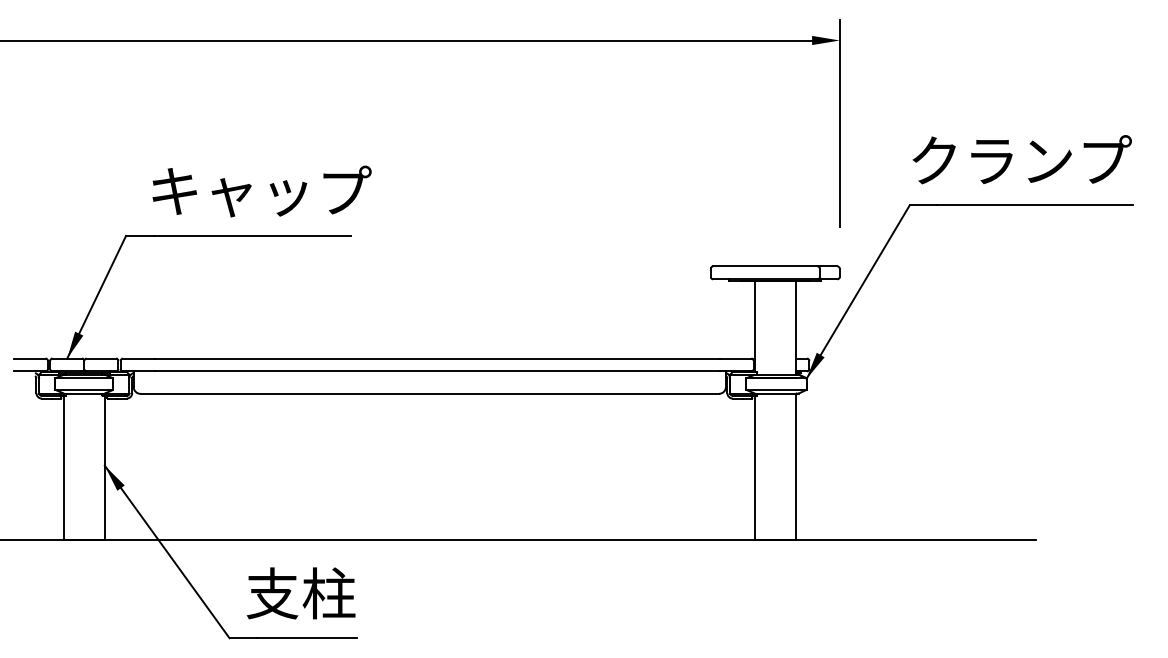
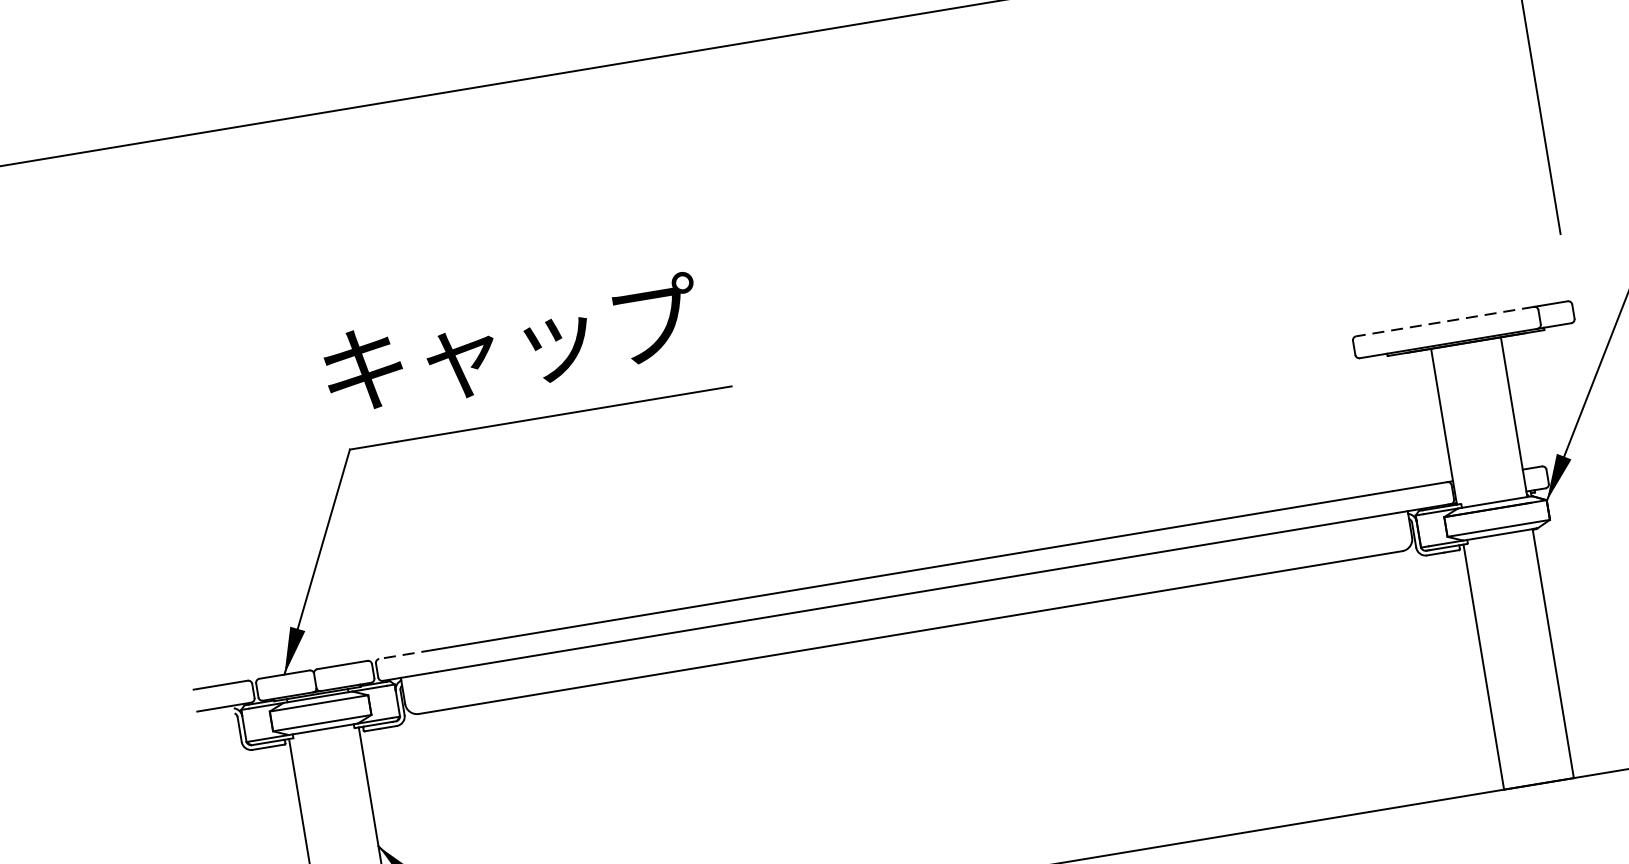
text: (261, 191) -> (511, 345), moved
line: (764, 266) -> (1443, 321), solid -> dashed
line: (138, 358) -> (405, 654), solid -> dashed

